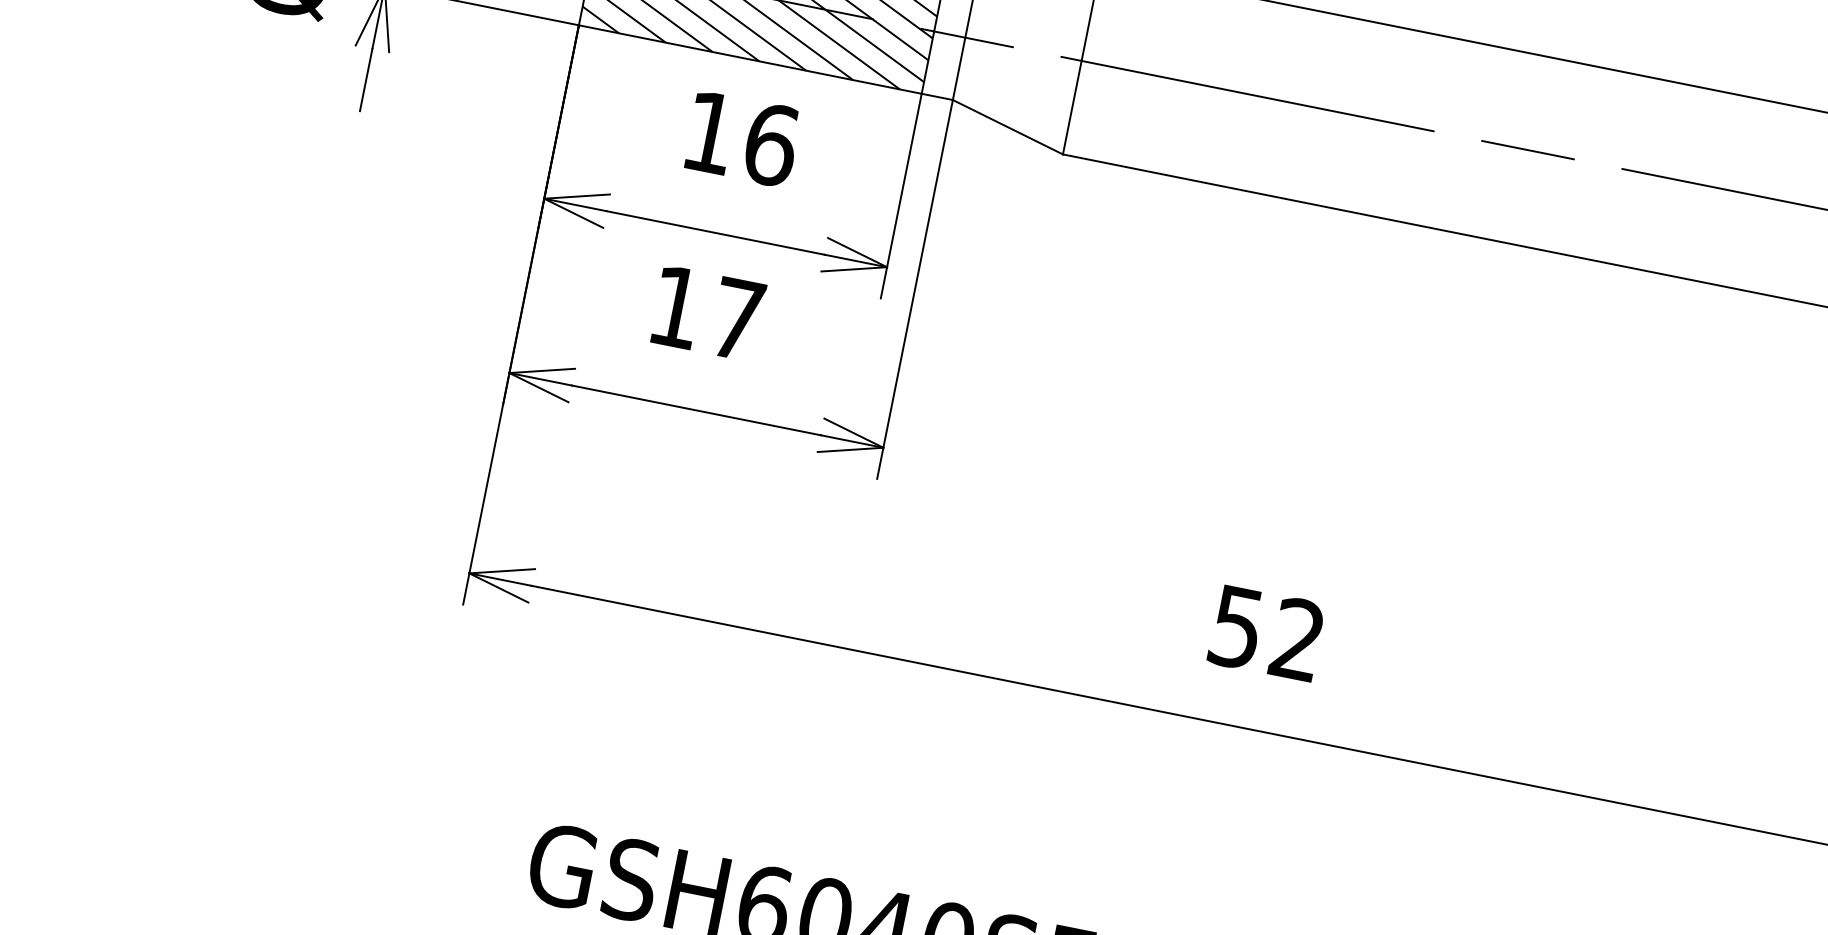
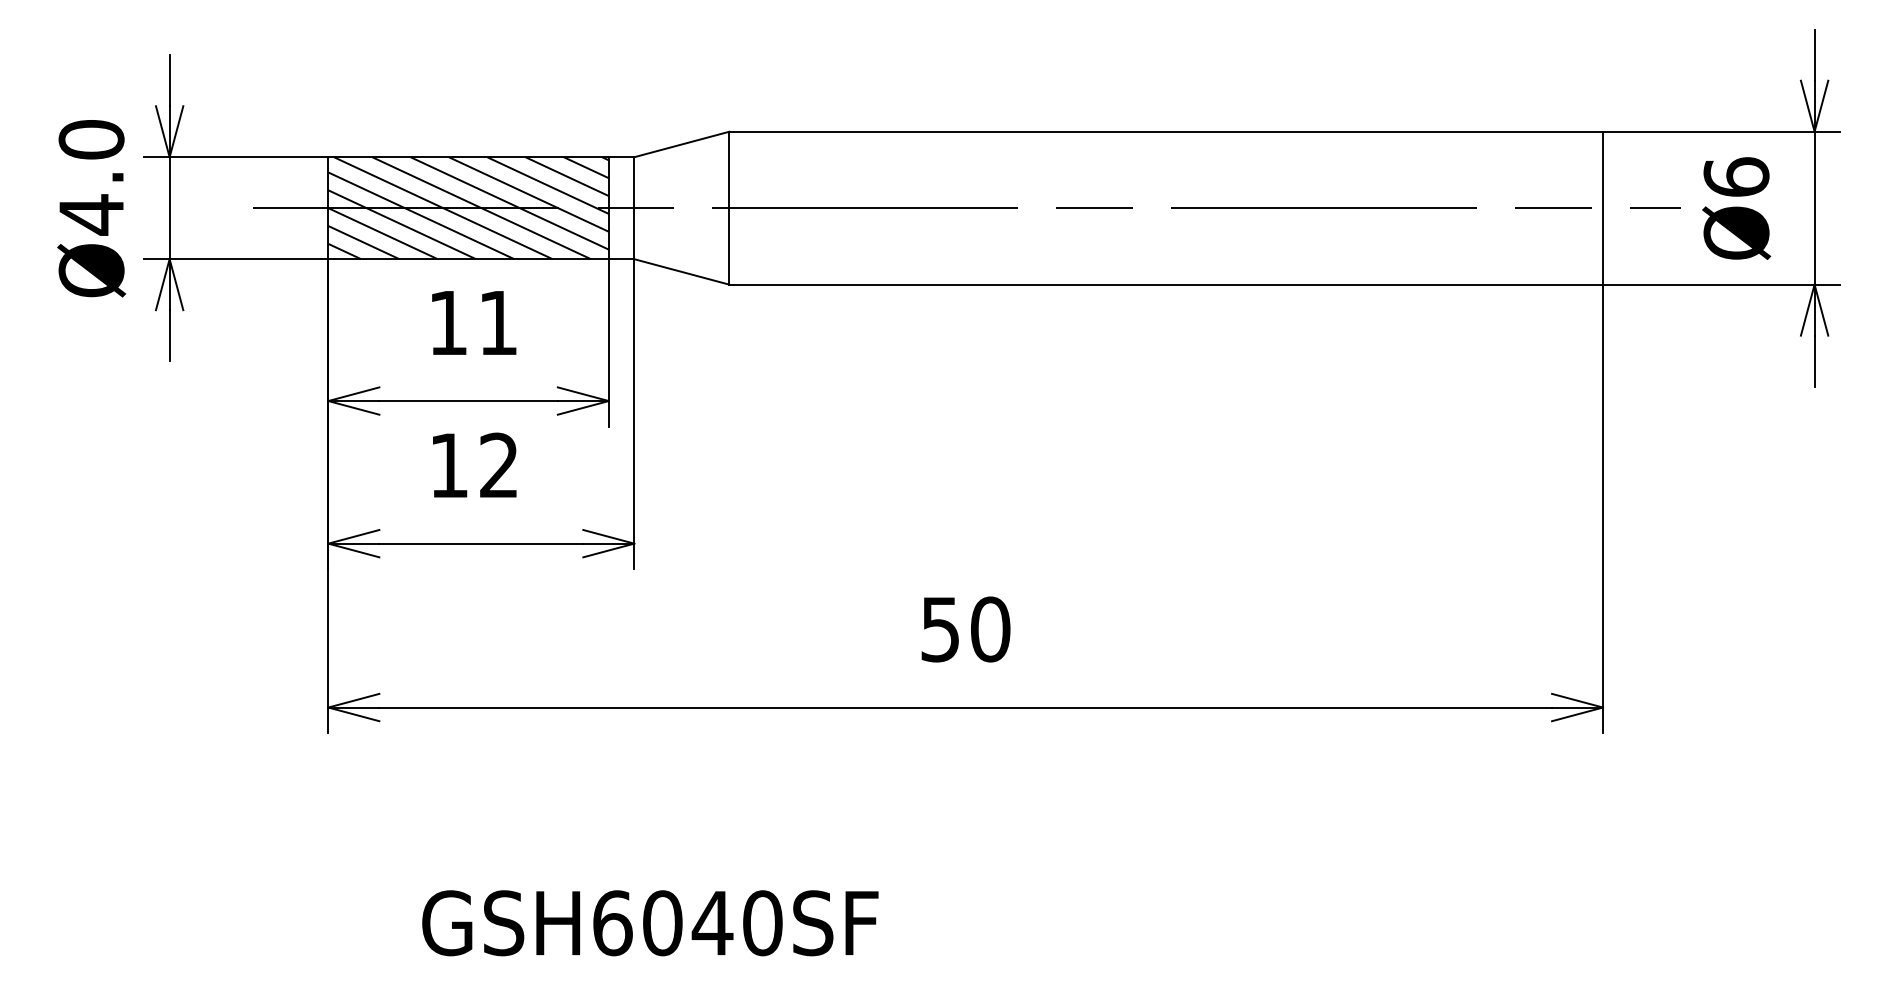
text: (771, 144) -> (498, 322), 16 -> 11
text: (736, 317) -> (498, 464), 17 -> 12
text: (1297, 639) -> (990, 629), 52 -> 50

